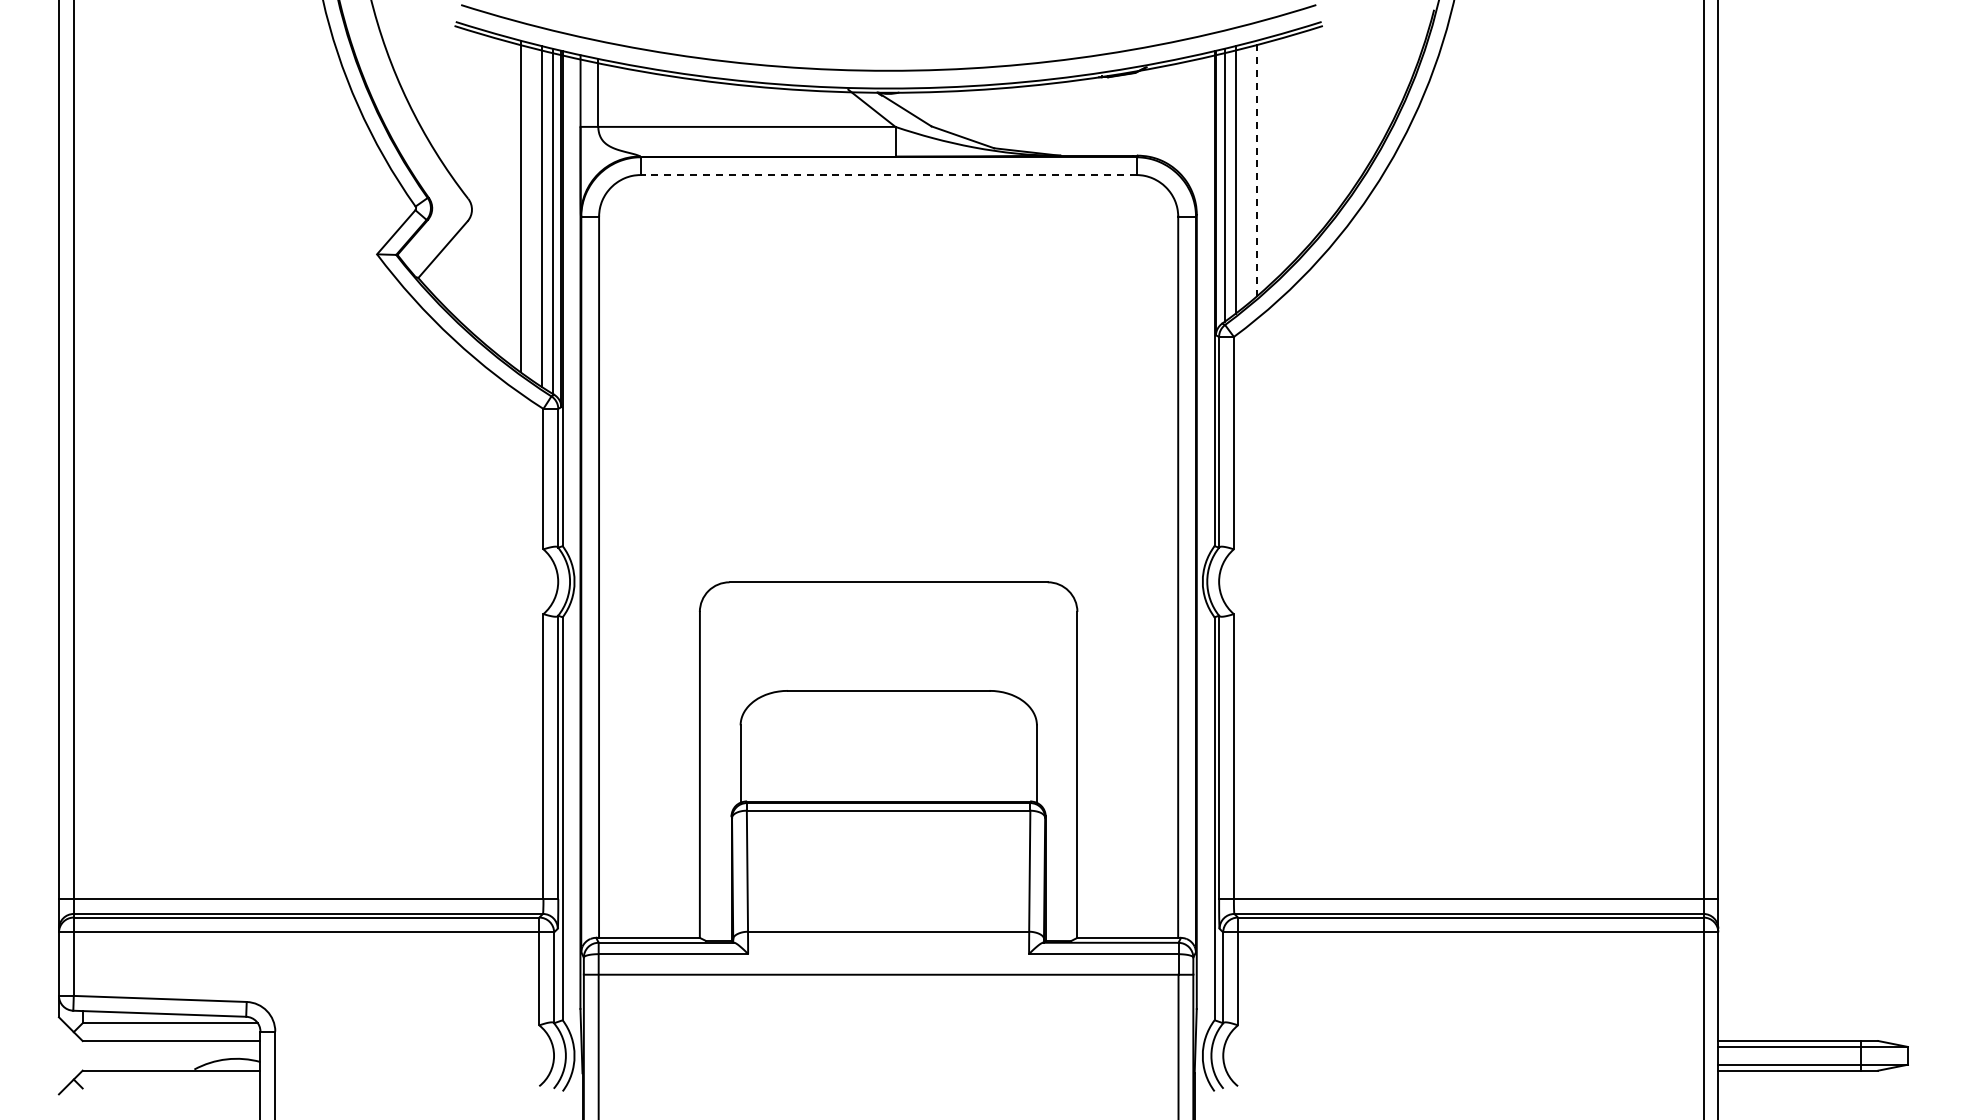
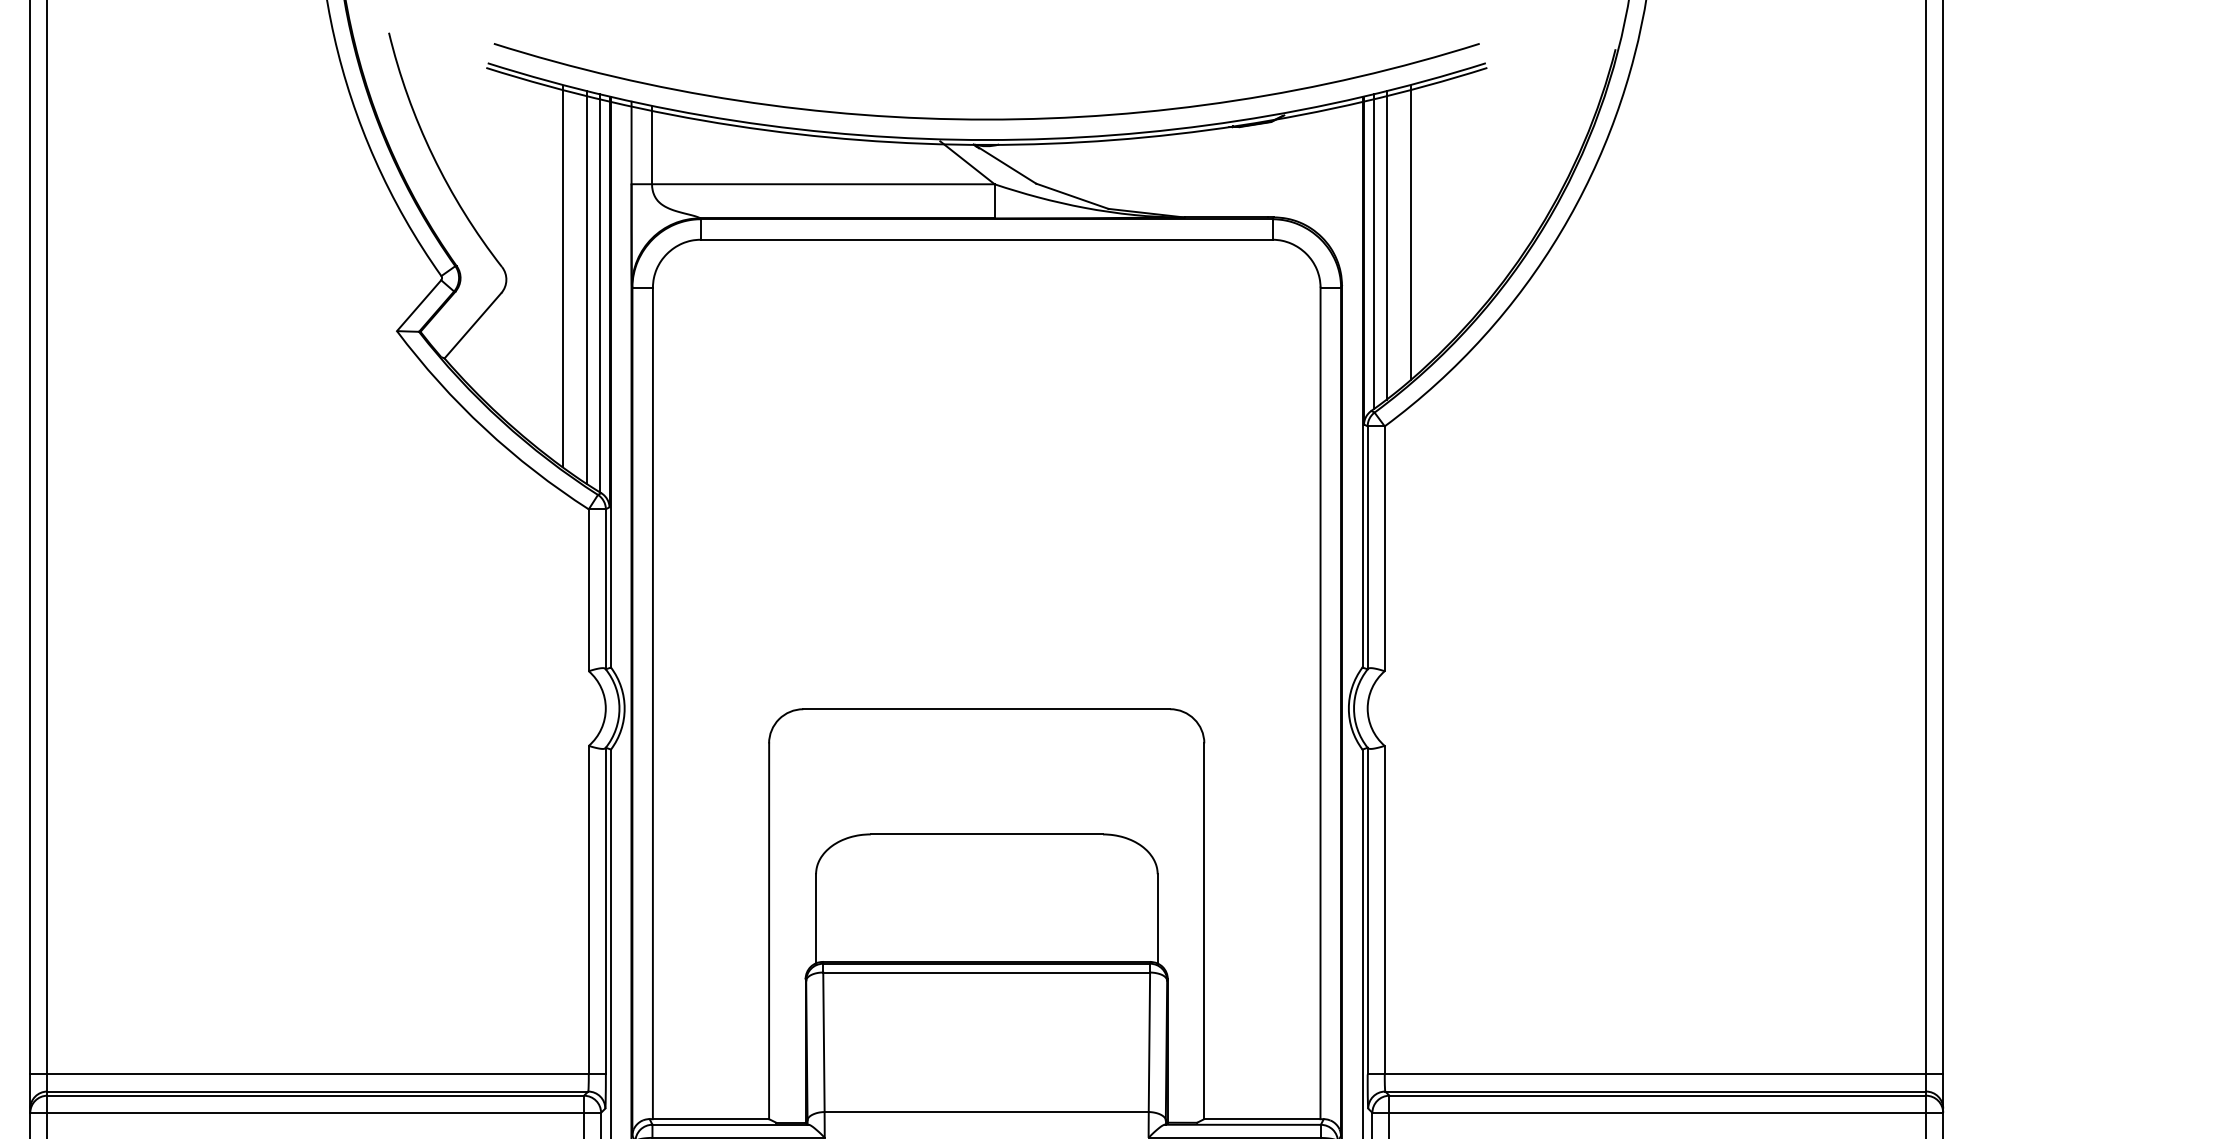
line: (1256, 169) -> (1410, 233), dashed -> solid
line: (888, 175) -> (986, 240), dashed -> solid

